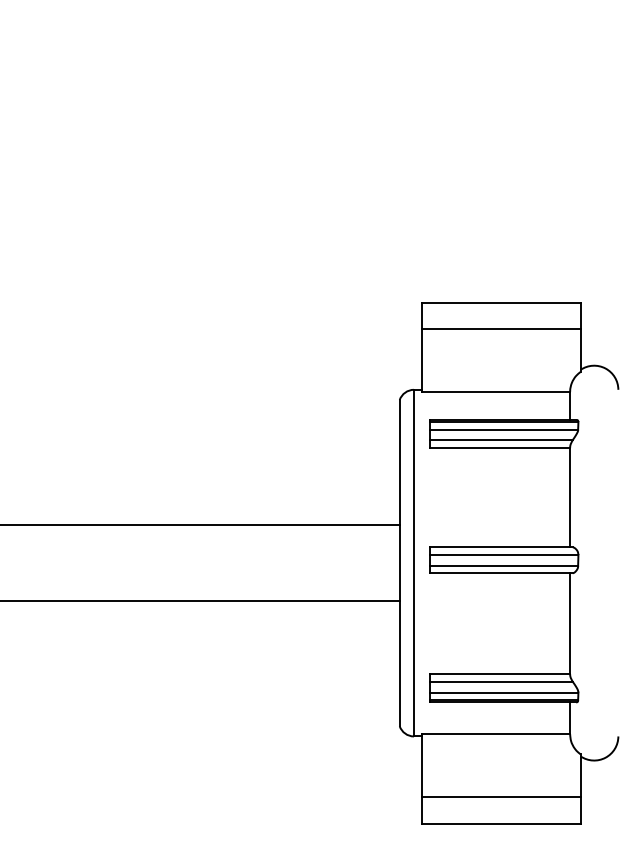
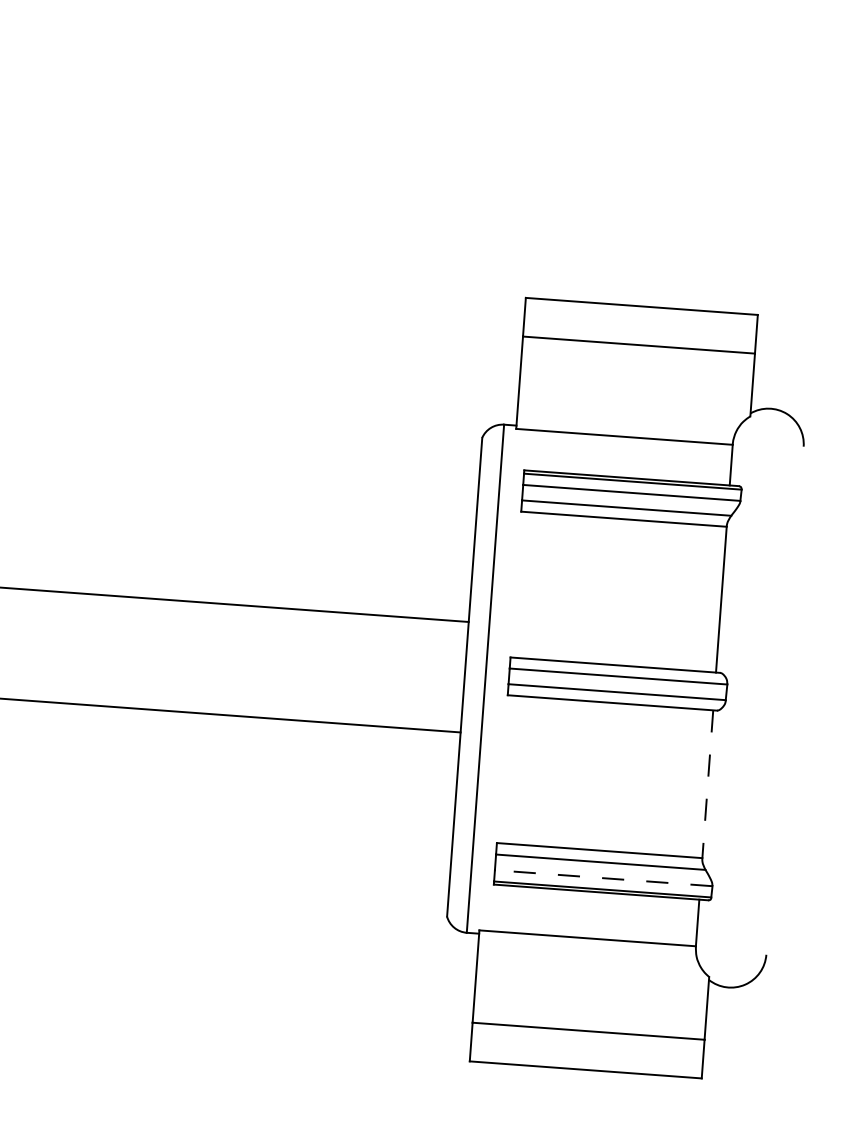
line: (570, 624) -> (708, 785), solid -> dashed
line: (503, 692) -> (602, 878), solid -> dashed

